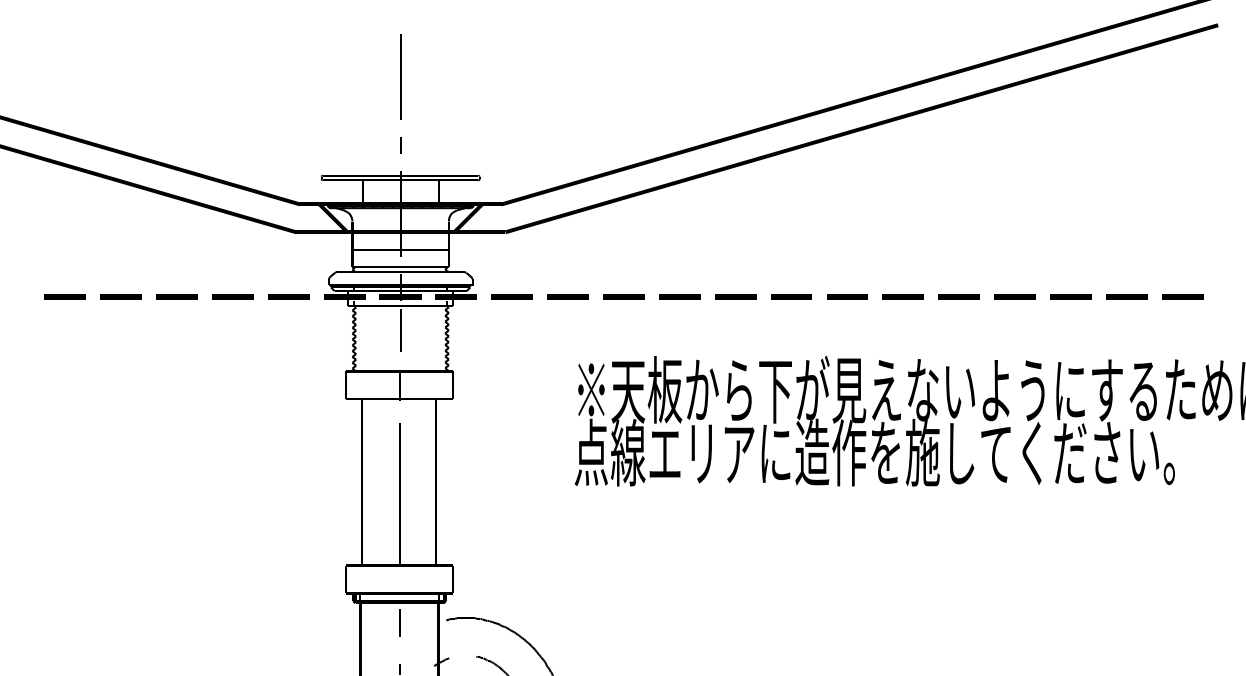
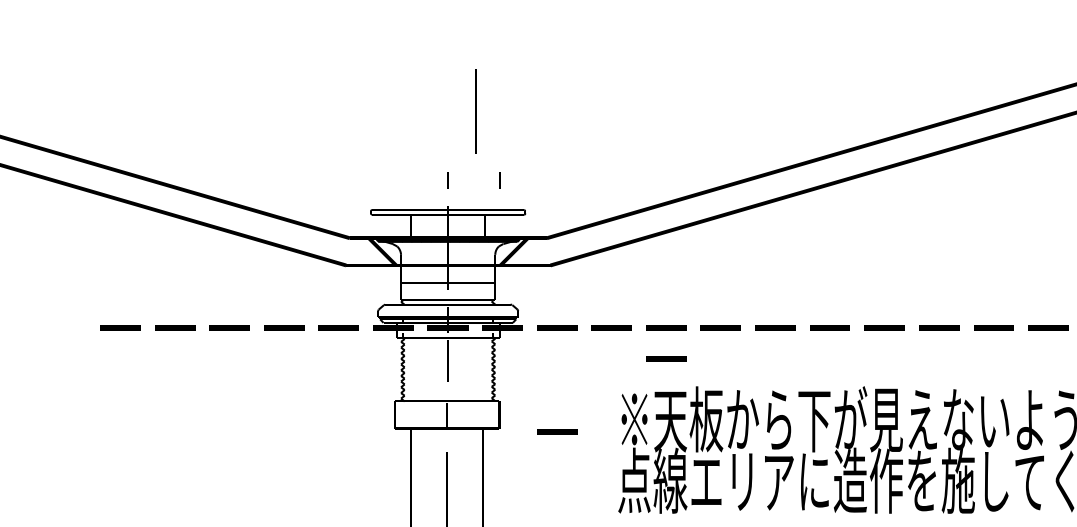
line: (400, 76) -> (475, 111), moved
line: (453, 145) -> (499, 180), added
line: (623, 327) -> (665, 358), added
line: (511, 402) -> (556, 431), added

